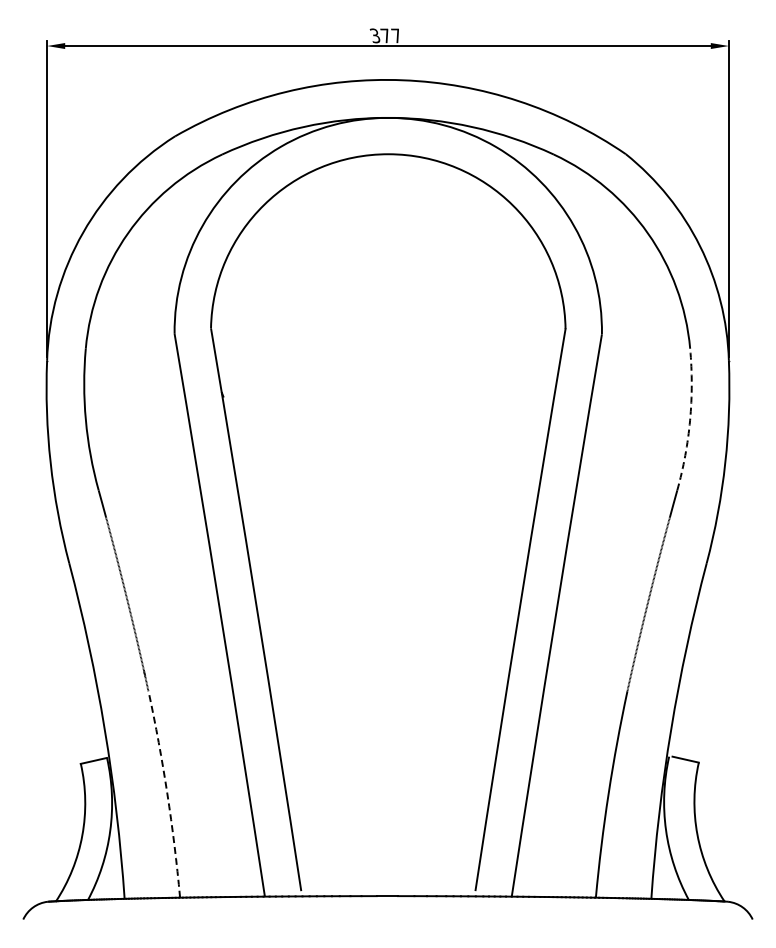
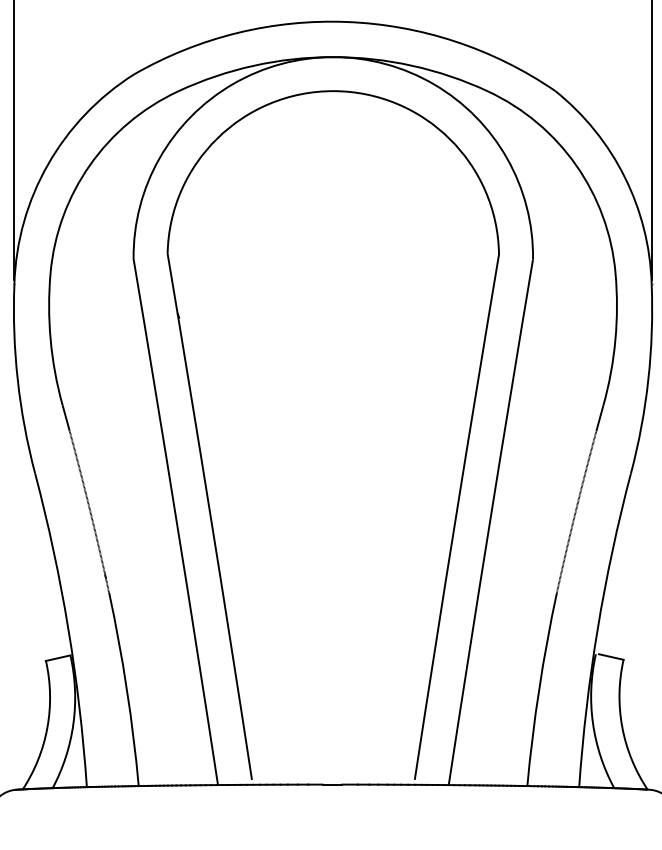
arc: (690, 420) -> (615, 340), dashed -> solid
arc: (167, 793) -> (126, 688), dashed -> solid

